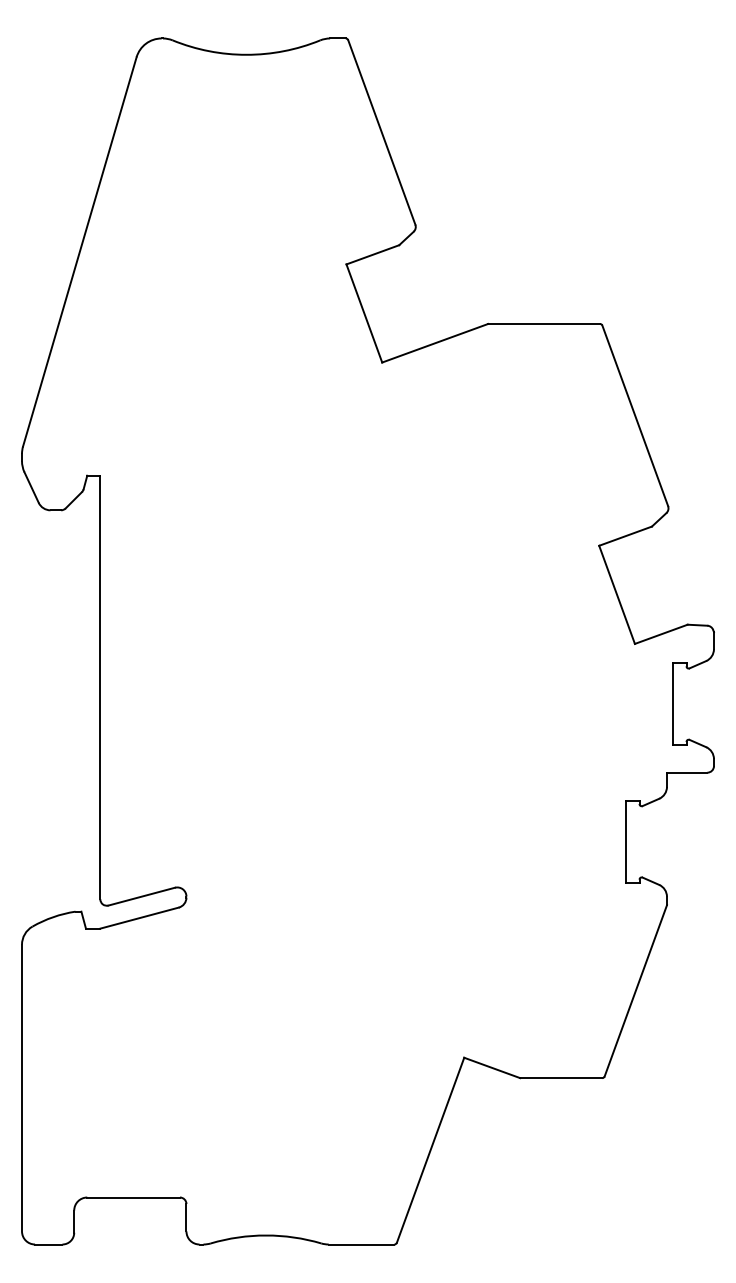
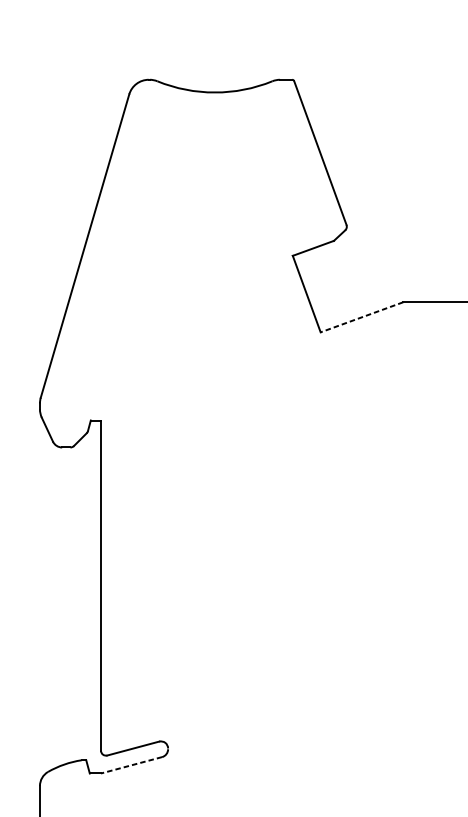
line: (434, 343) -> (361, 317), solid -> dashed
line: (139, 918) -> (131, 765), solid -> dashed

